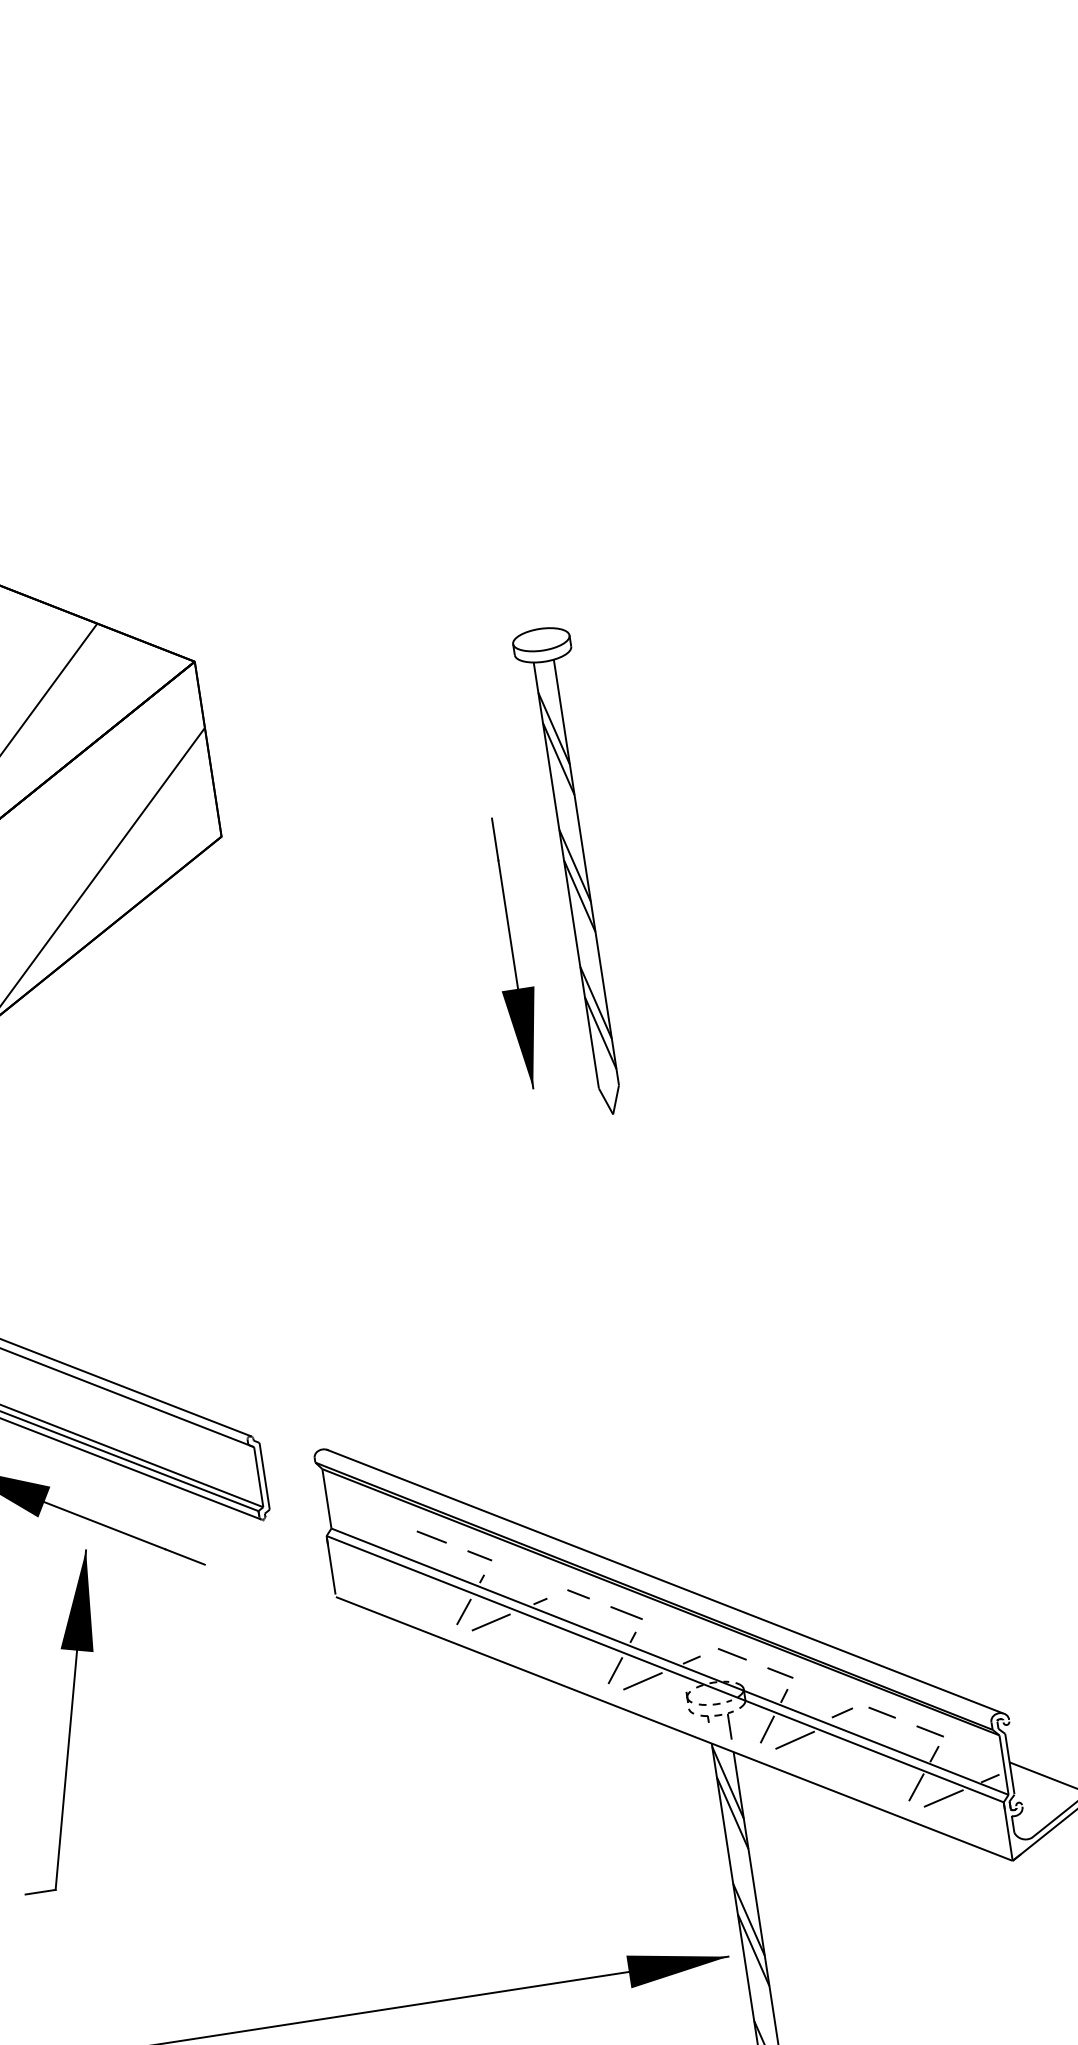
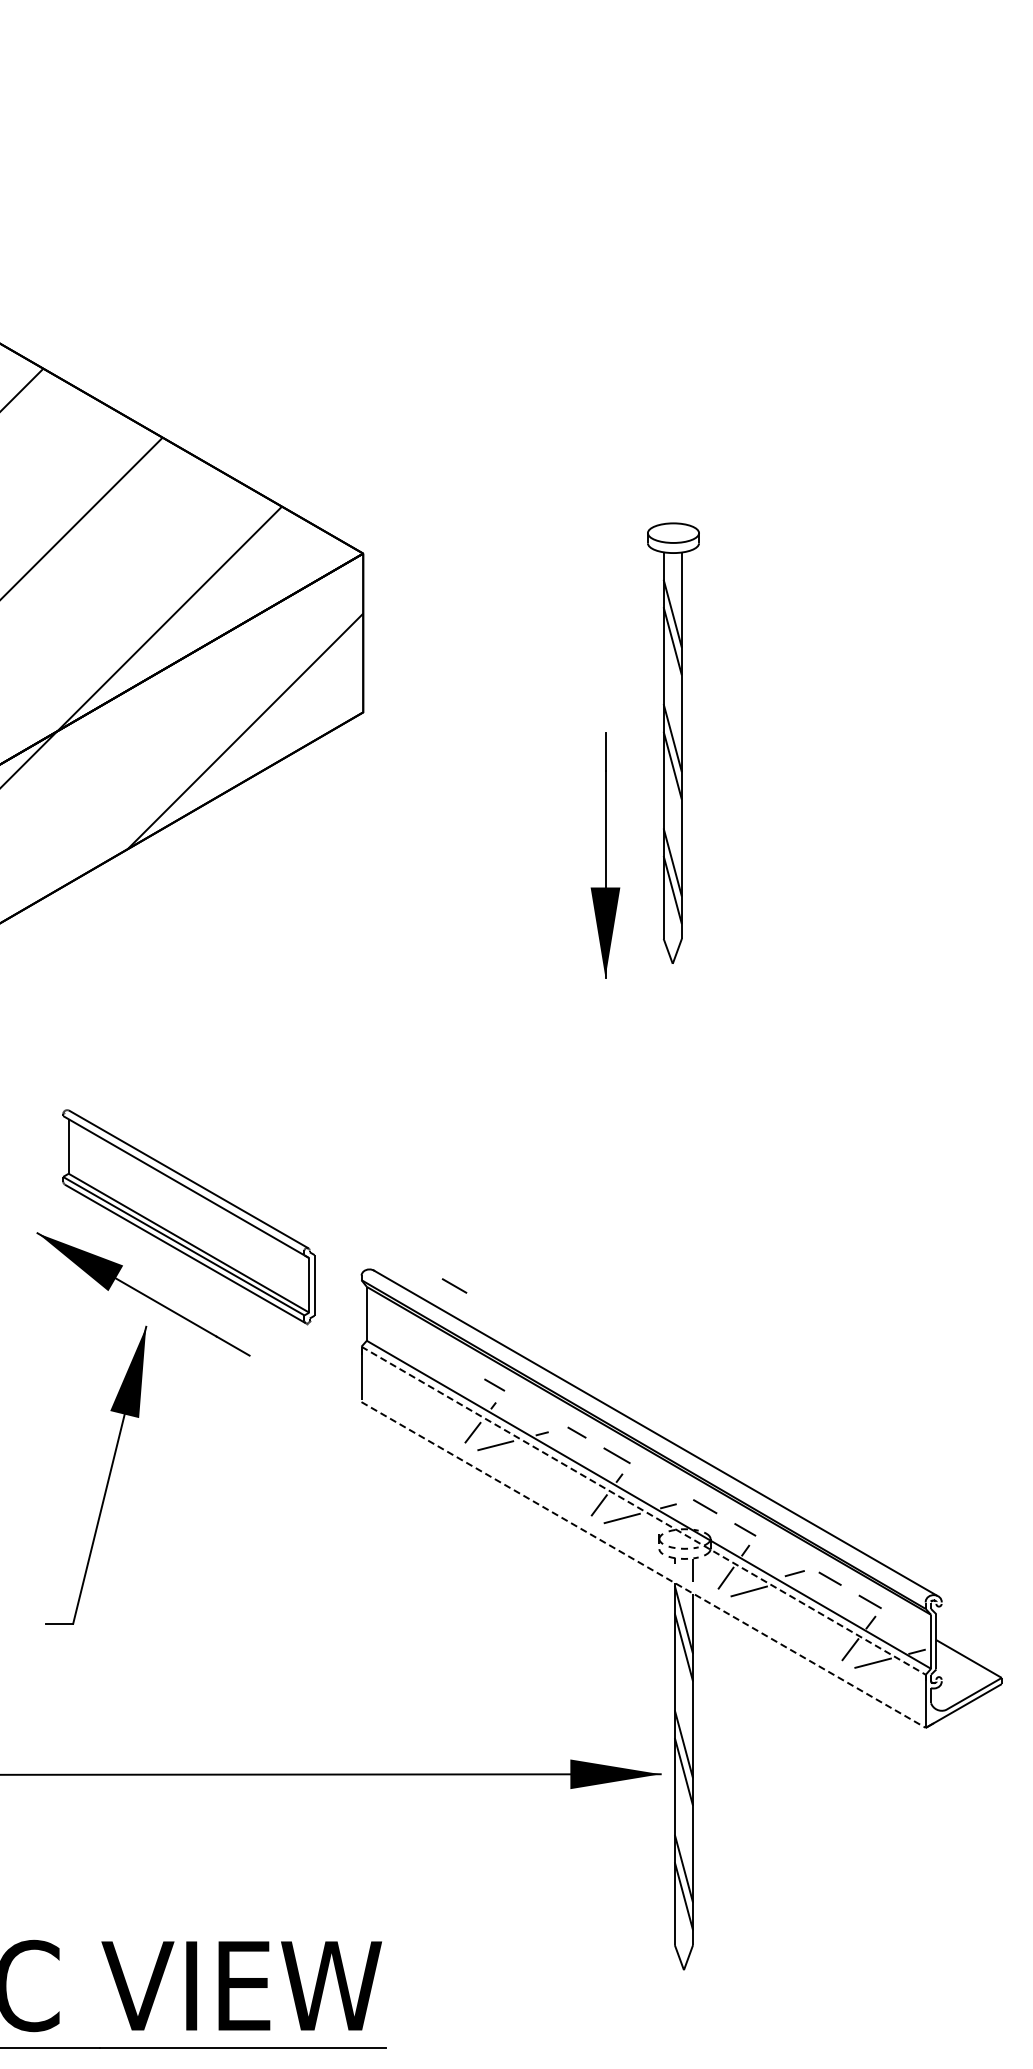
part: (576, 870) -> (673, 742), moved
line: (431, 1536) -> (454, 1285), moved
line: (666, 1669) -> (644, 1511), solid -> dashed
line: (674, 1729) -> (643, 1565), solid -> dashed

